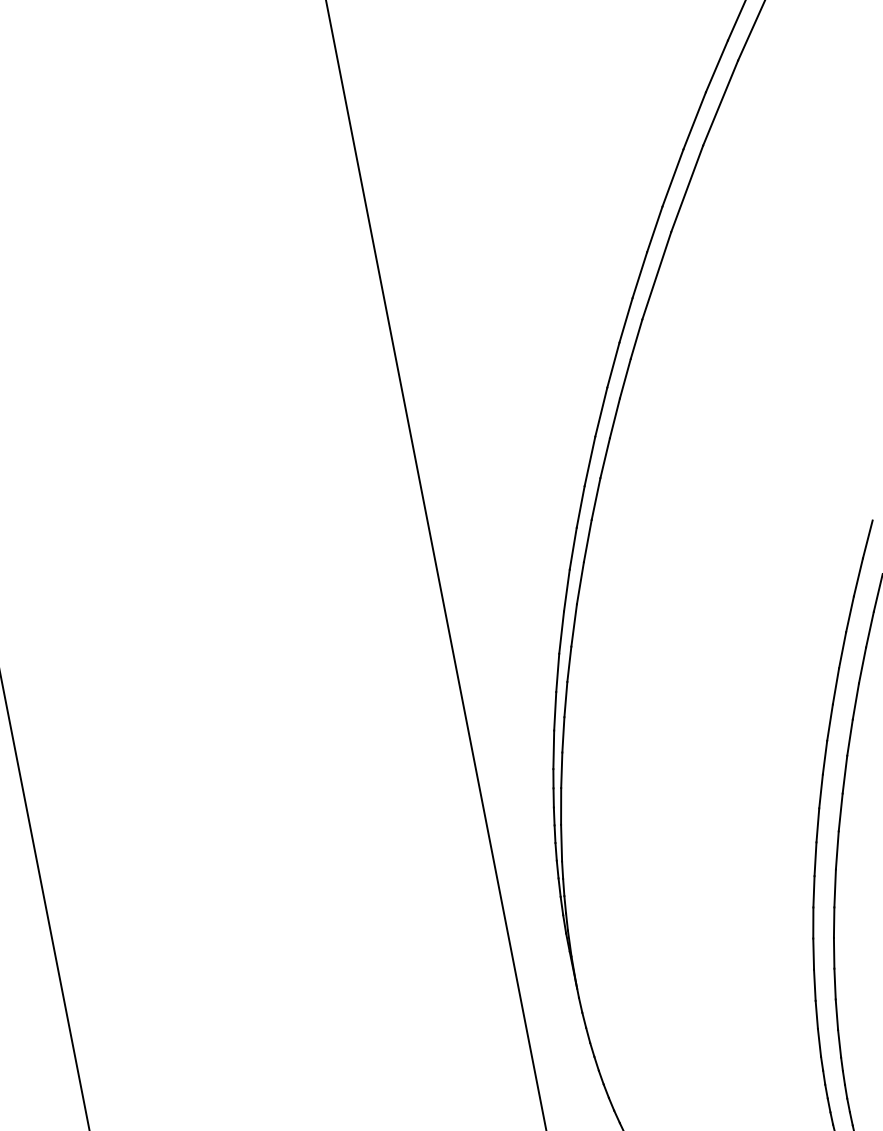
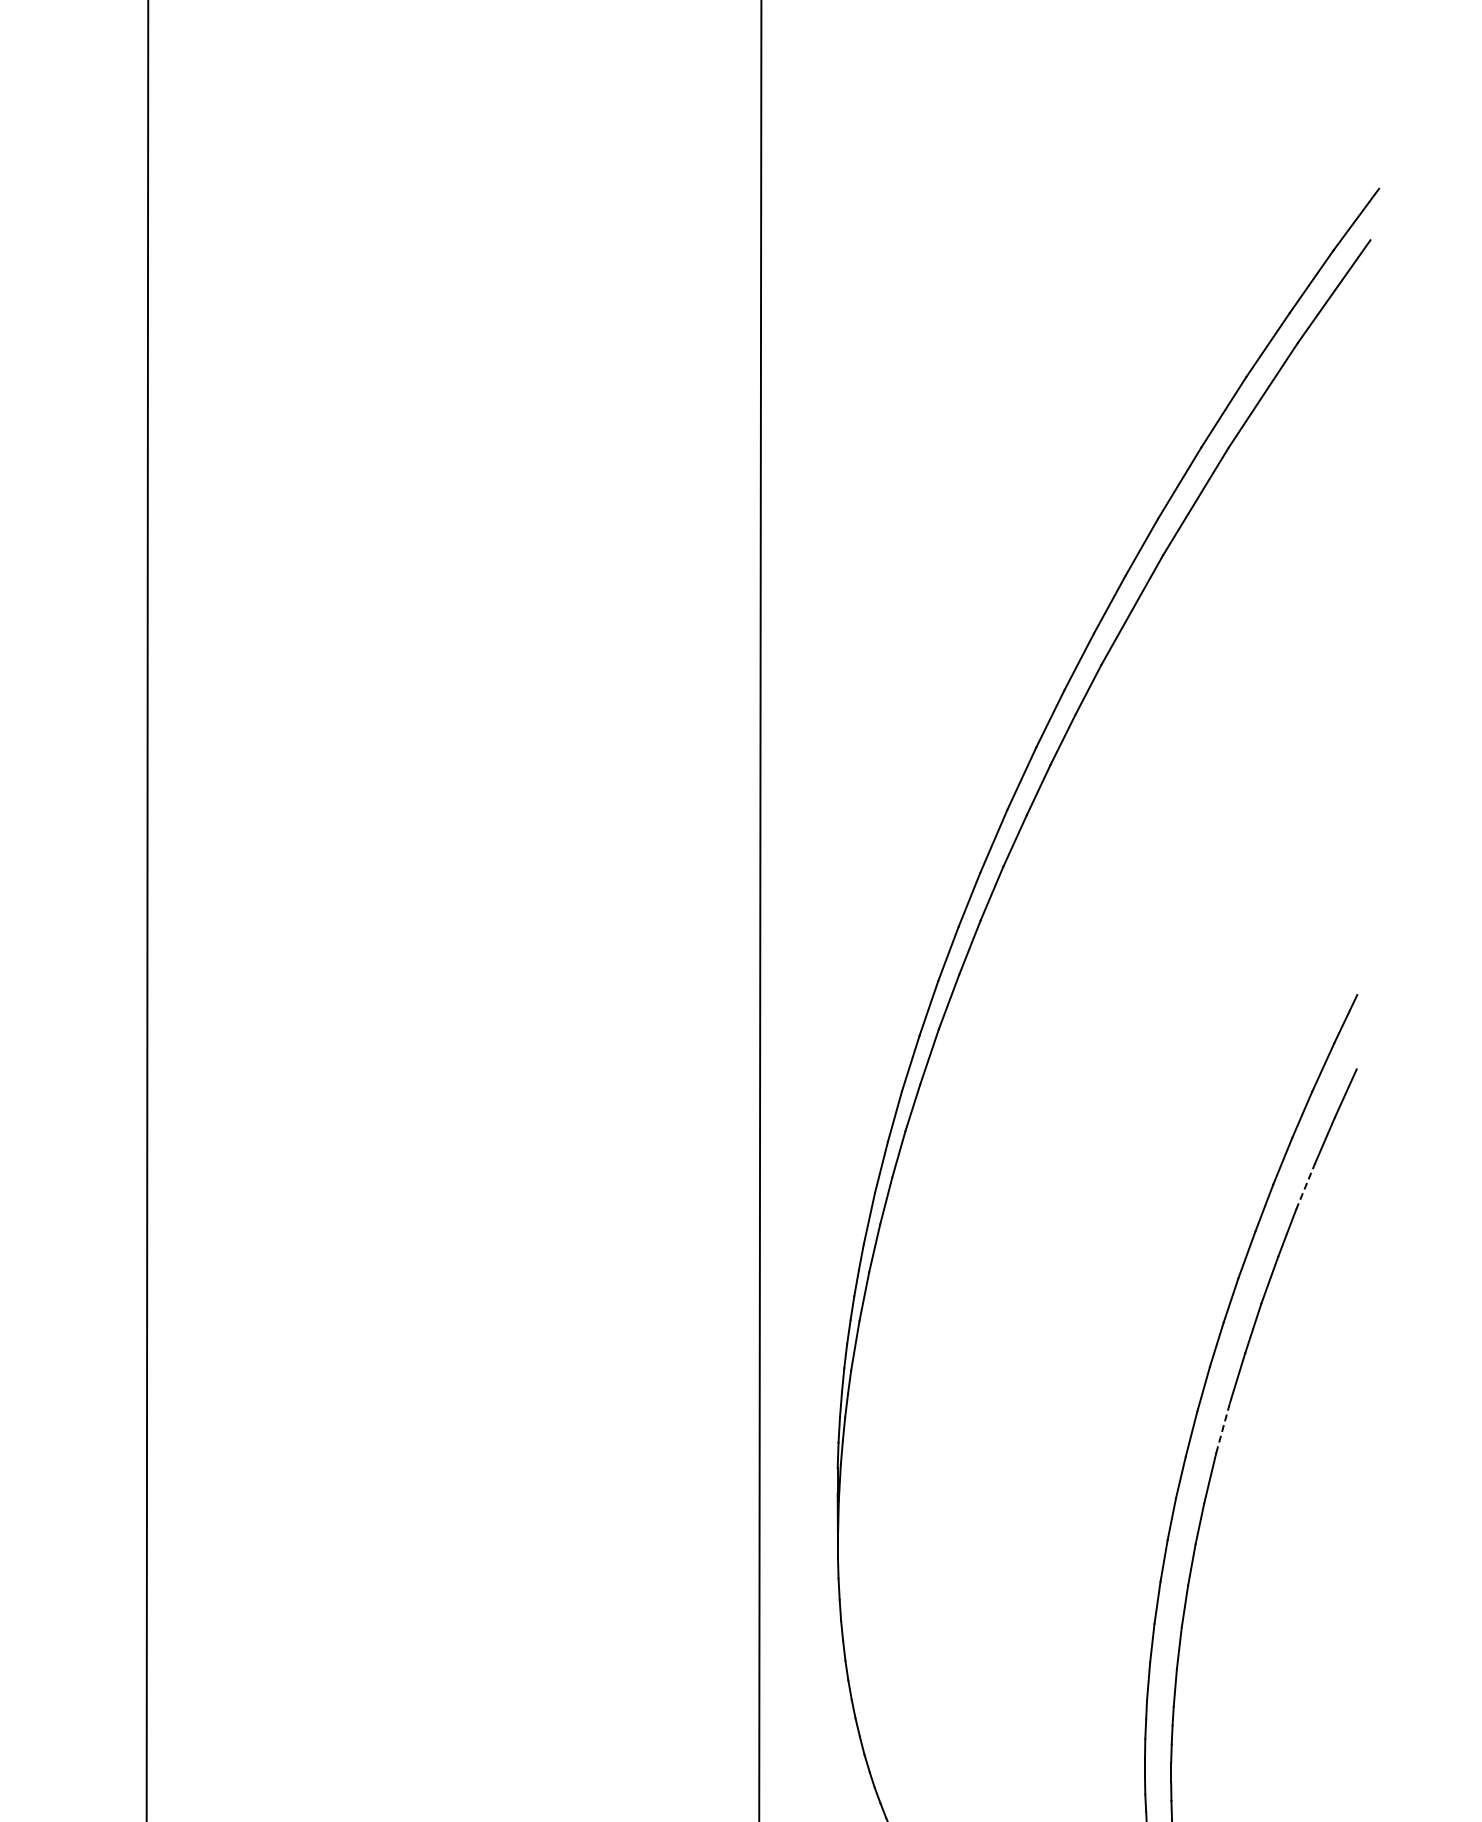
line: (862, 665) -> (1305, 1186), solid -> dashed
line: (837, 849) -> (1223, 1427), solid -> dashed

